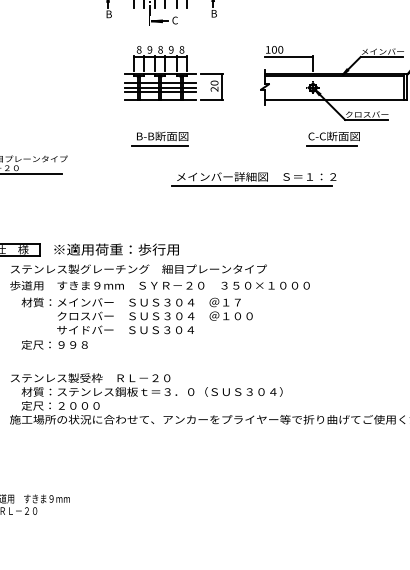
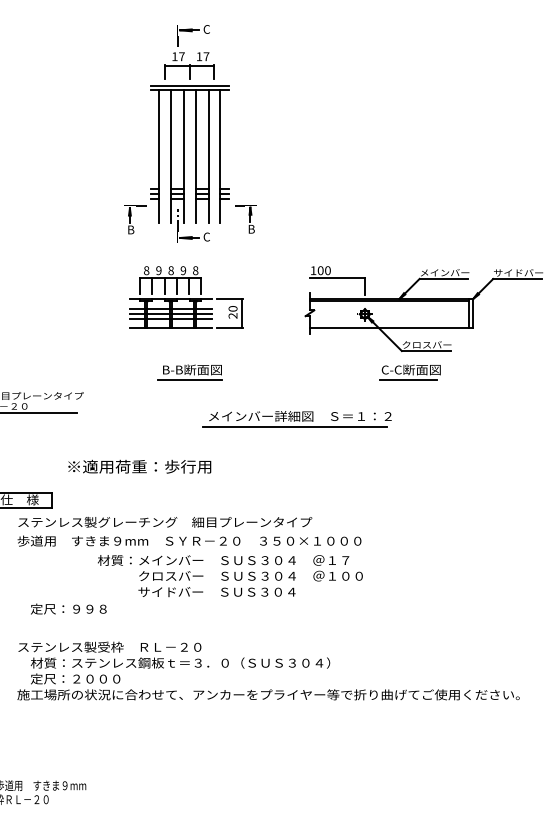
part: (173, 73) -> (186, 297), moved
part: (332, 138) -> (409, 372), moved
text: (116, 249) -> (139, 466), moved
text: (137, 315) -> (230, 575), moved

